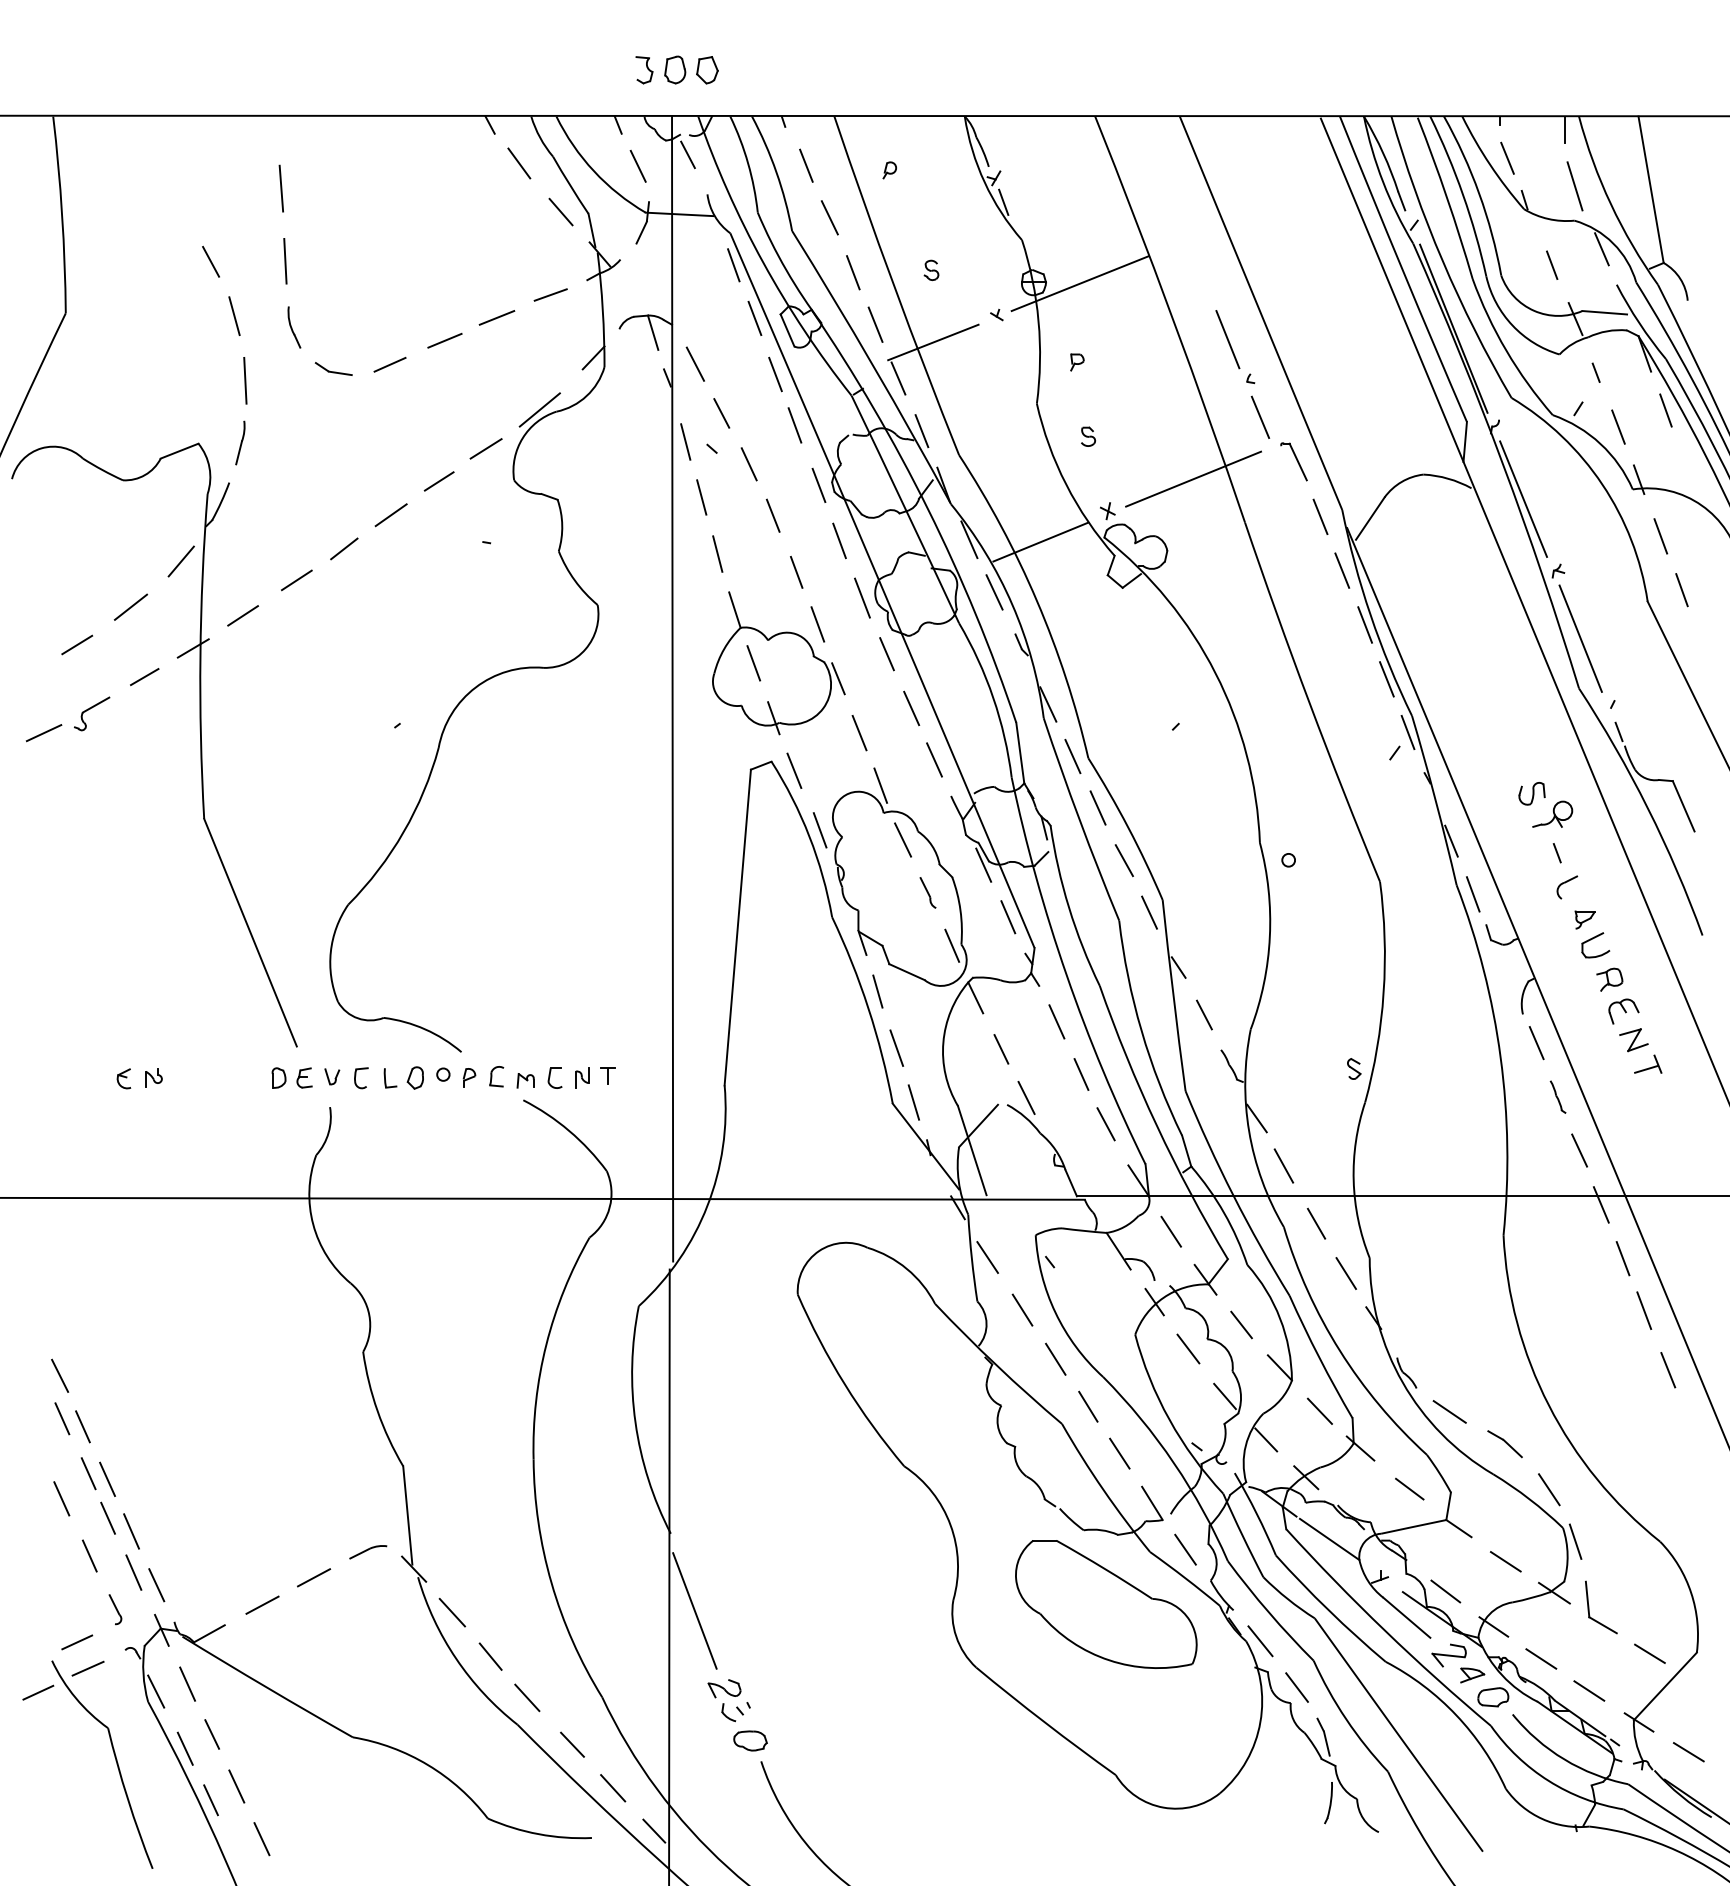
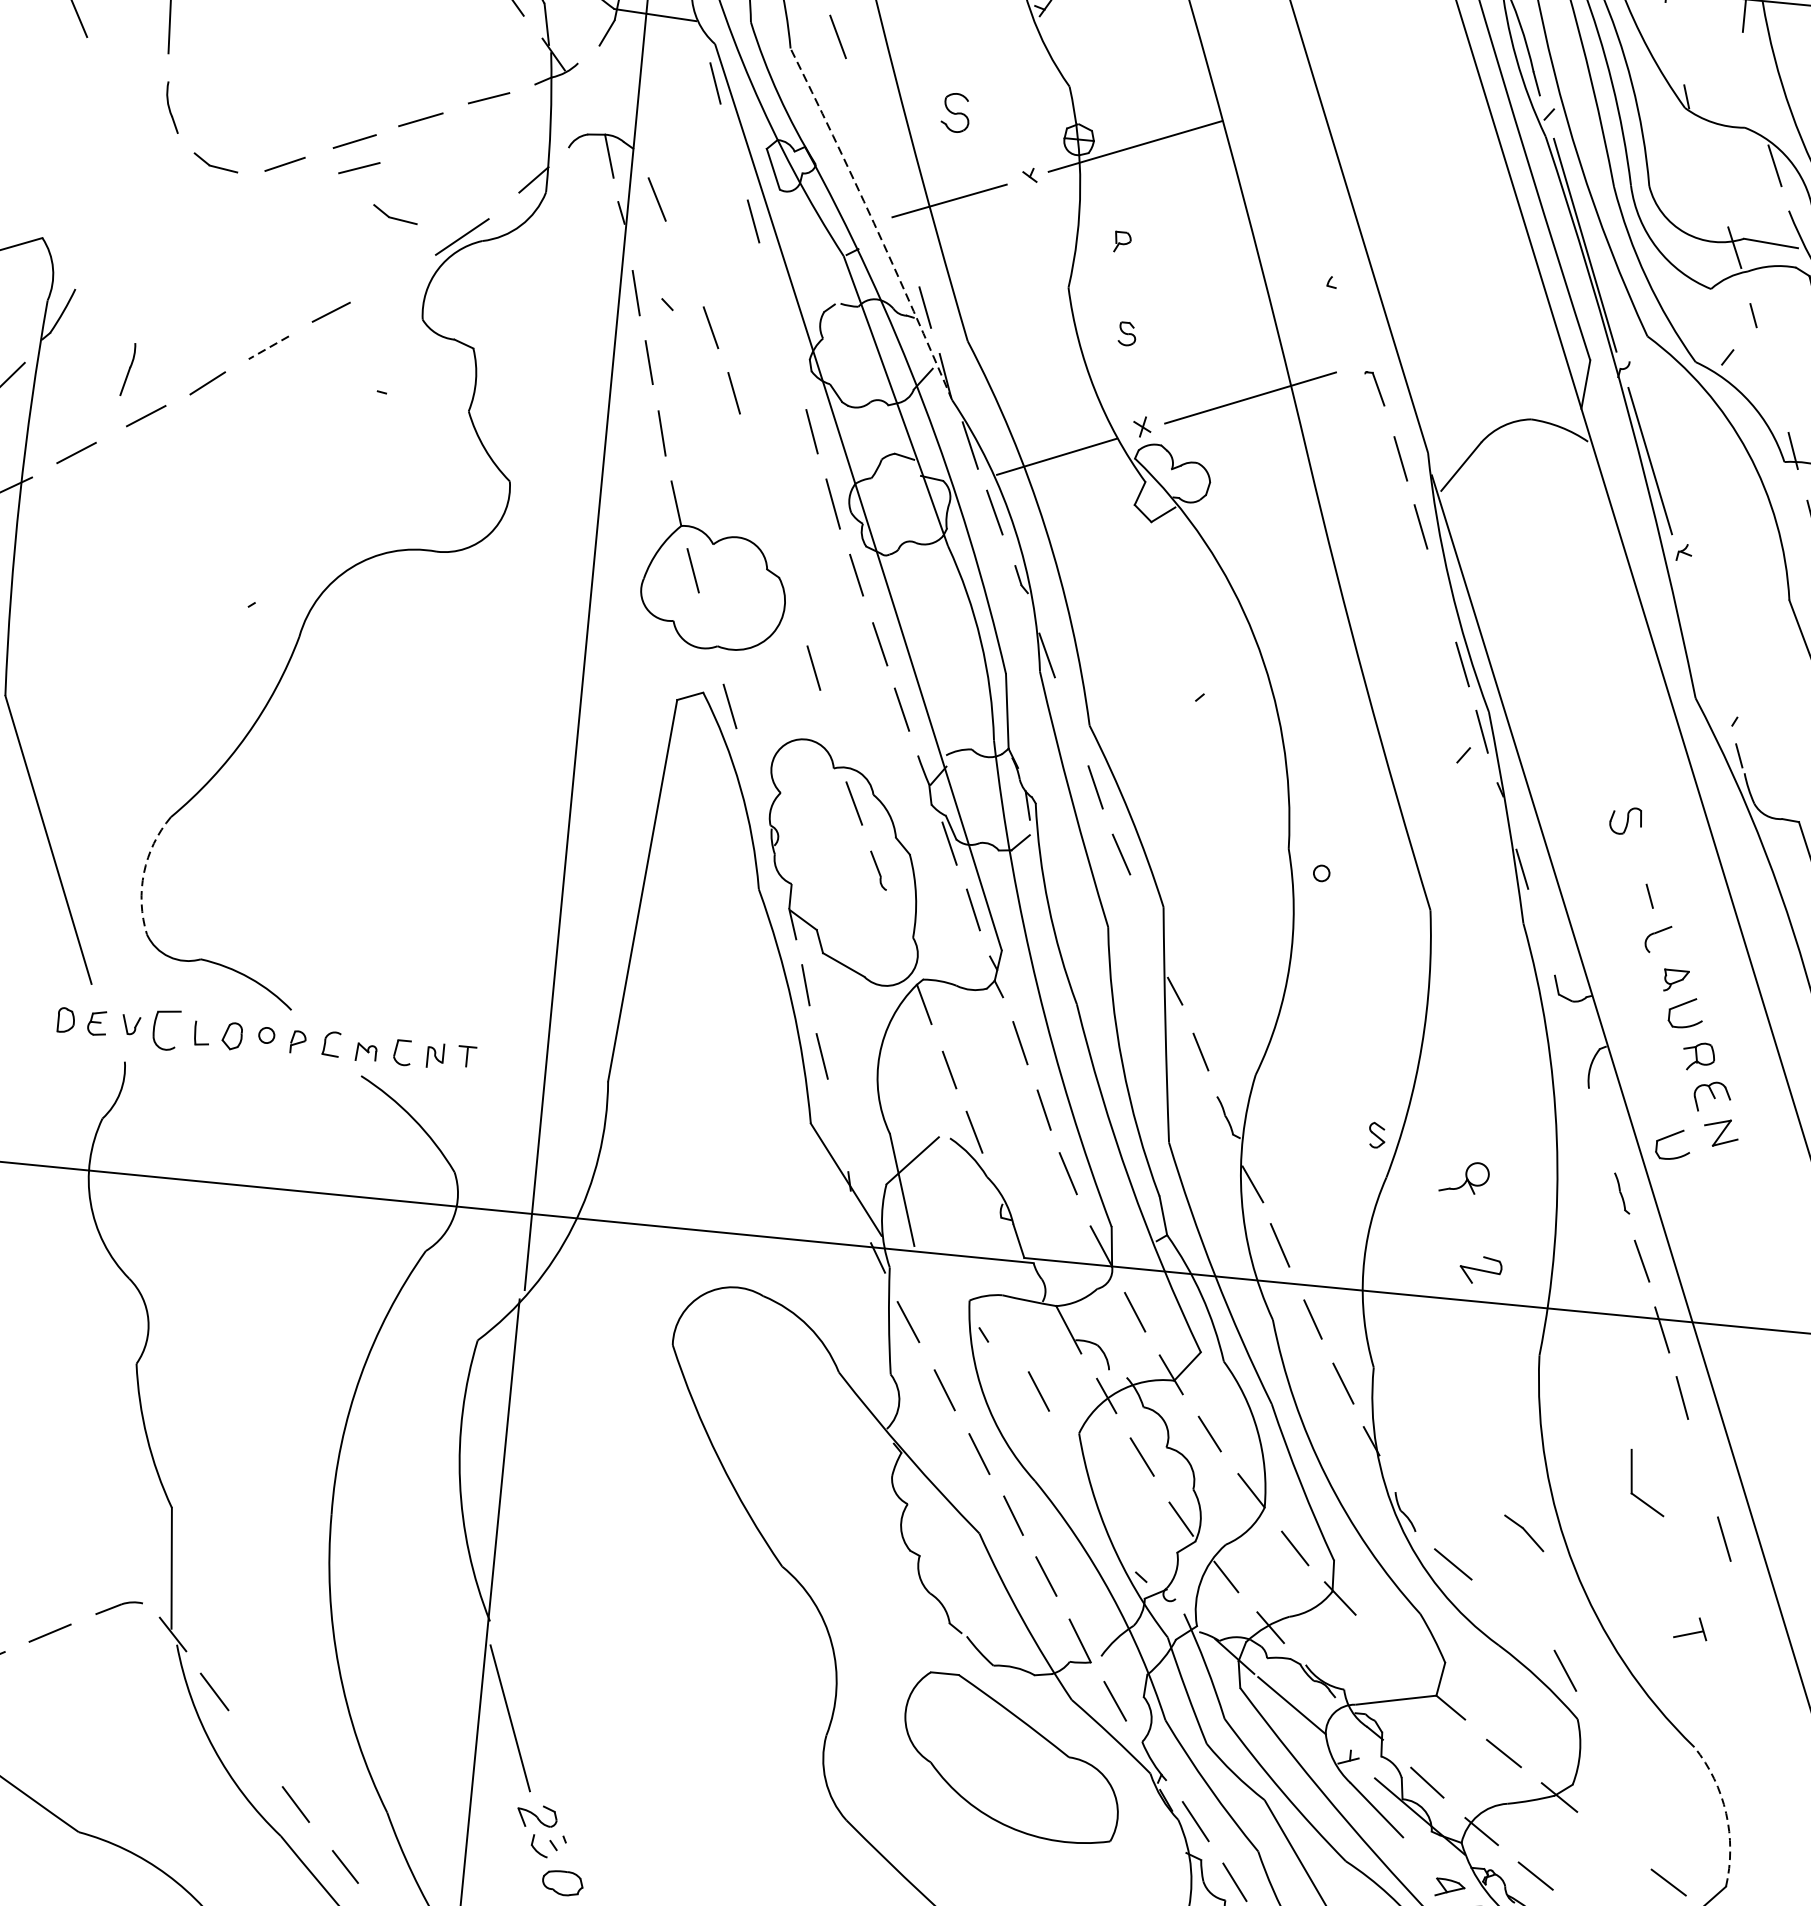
line: (1507, 157) -> (1670, 42), removed
line: (1574, 186) -> (1748, 86), removed
line: (1003, 201) -> (1051, 37), removed
line: (1552, 265) -> (1712, 179), removed
part: (931, 270) -> (955, 113), size x1.6
line: (853, 272) -> (860, 106), removed
line: (234, 316) -> (101, 87), removed
line: (754, 318) -> (734, 150), removed
line: (875, 324) -> (881, 172), removed
line: (1227, 339) -> (1308, 231), removed
line: (450, 361) -> (359, 167), added
arc: (873, 366) -> (873, 223), solid -> dashed
line: (898, 378) -> (902, 240), removed
line: (245, 380) -> (107, 166), removed
part: (483, 396) -> (395, 213), added
line: (721, 413) -> (683, 262), removed
line: (1260, 417) -> (1339, 330), removed
line: (794, 425) -> (770, 285), removed
line: (1618, 426) -> (1774, 383), removed
part: (240, 442) -> (128, 369), moved
line: (485, 448) -> (391, 277), removed
part: (1293, 461) -> (1374, 388), size x0.7
line: (818, 485) -> (792, 361), removed
line: (391, 515) -> (269, 348), solid -> dashed
line: (796, 571) -> (755, 463), removed
line: (817, 624) -> (775, 530), removed
line: (1365, 624) -> (1442, 595), removed
line: (1580, 638) -> (1703, 637), removed
line: (838, 678) -> (794, 599), removed
line: (773, 718) -> (710, 640), removed
line: (1072, 756) -> (1070, 721), removed
line: (880, 785) -> (833, 734), removed
part: (1552, 813) -> (1464, 1176), moved
line: (819, 830) -> (753, 782), removed
line: (1472, 894) -> (1541, 936), removed
line: (1149, 912) -> (1146, 920), removed
line: (952, 945) -> (902, 937), removed
arc: (330, 951) -> (143, 872), solid -> dashed
line: (1536, 1043) -> (1602, 1125), removed
part: (1593, 1047) -> (1671, 1137), added
part: (1648, 1063) -> (1691, 1627), moved
part: (361, 1078) -> (166, 1030), size x1.6
line: (913, 1102) -> (836, 1124), removed
line: (1098, 1303) -> (1038, 1391), added
line: (1644, 1310) -> (1702, 1463), removed
part: (1504, 1444) -> (1523, 1533), moved
line: (1409, 1488) -> (1395, 1652), removed
line: (1575, 1541) -> (1591, 1736), removed
arc: (1691, 1593) -> (1726, 1813), solid -> dashed
part: (1589, 1607) -> (1633, 1481), moved
part: (1448, 1655) -> (1480, 1270), moved
line: (490, 1656) -> (255, 1749), removed

